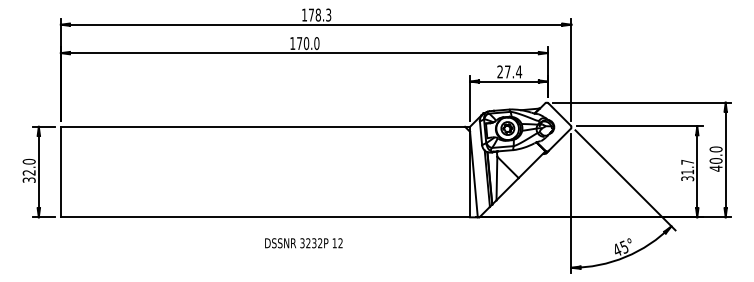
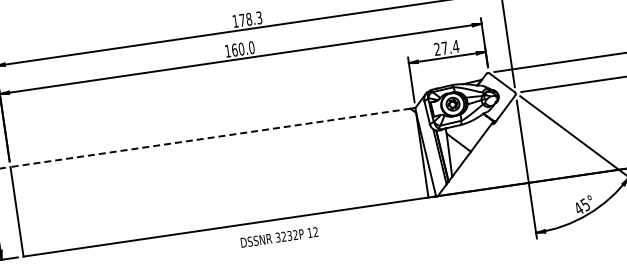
text: (299, 43) -> (234, 50), 170.0 -> 160.0
line: (262, 126) -> (209, 137), solid -> dashed
text: (303, 243) -> (279, 237), moved

